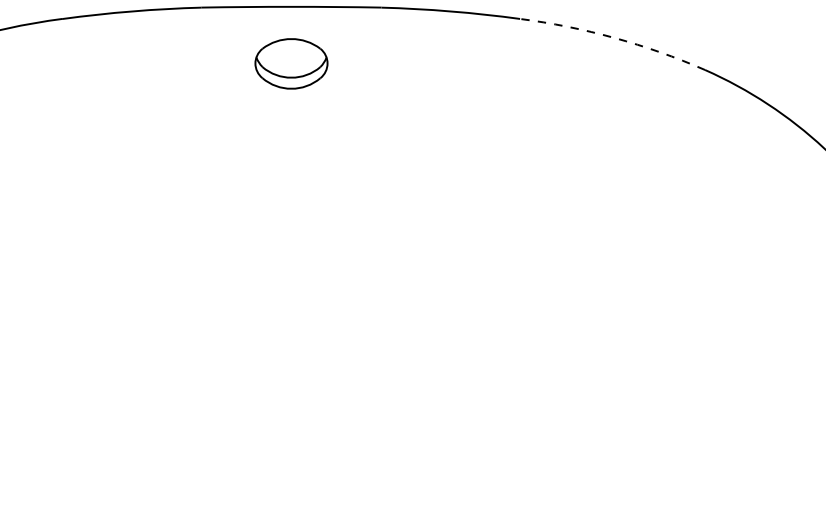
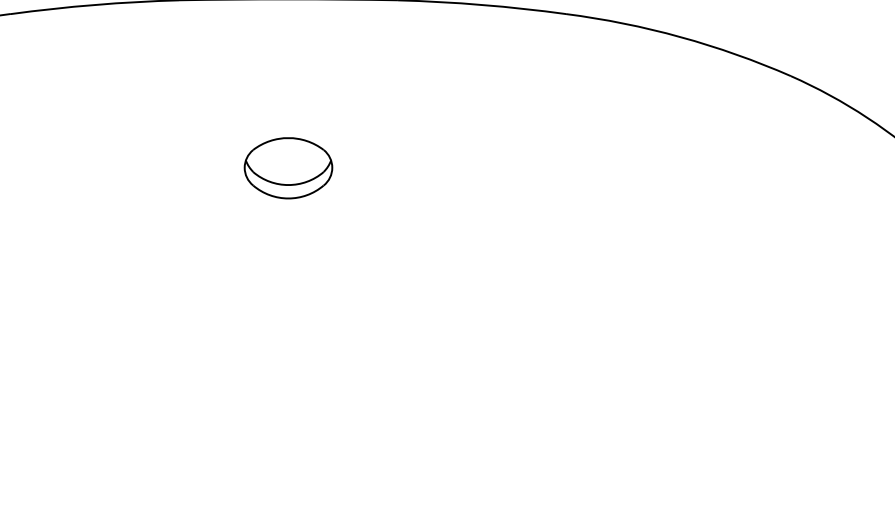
arc: (614, 37) -> (680, 36), dashed -> solid
part: (291, 63) -> (288, 167), moved

